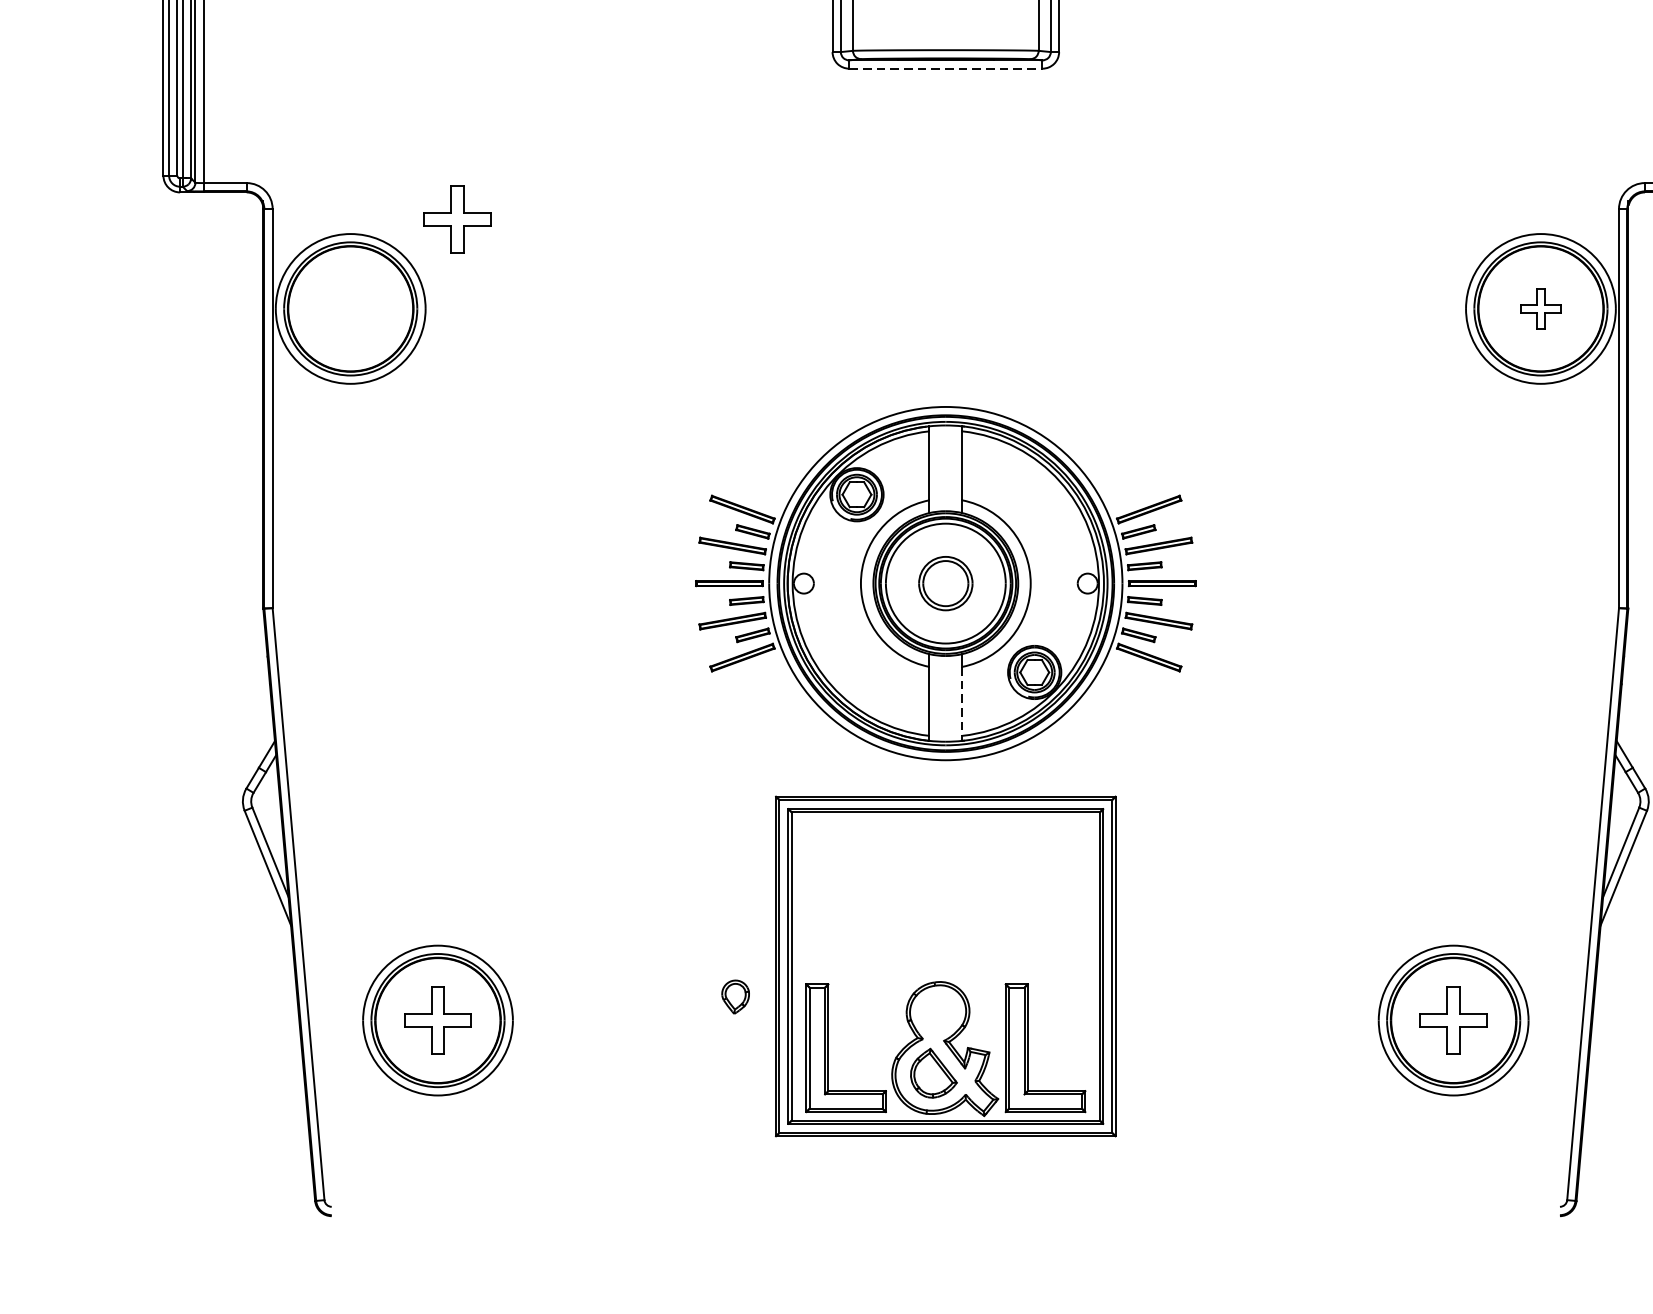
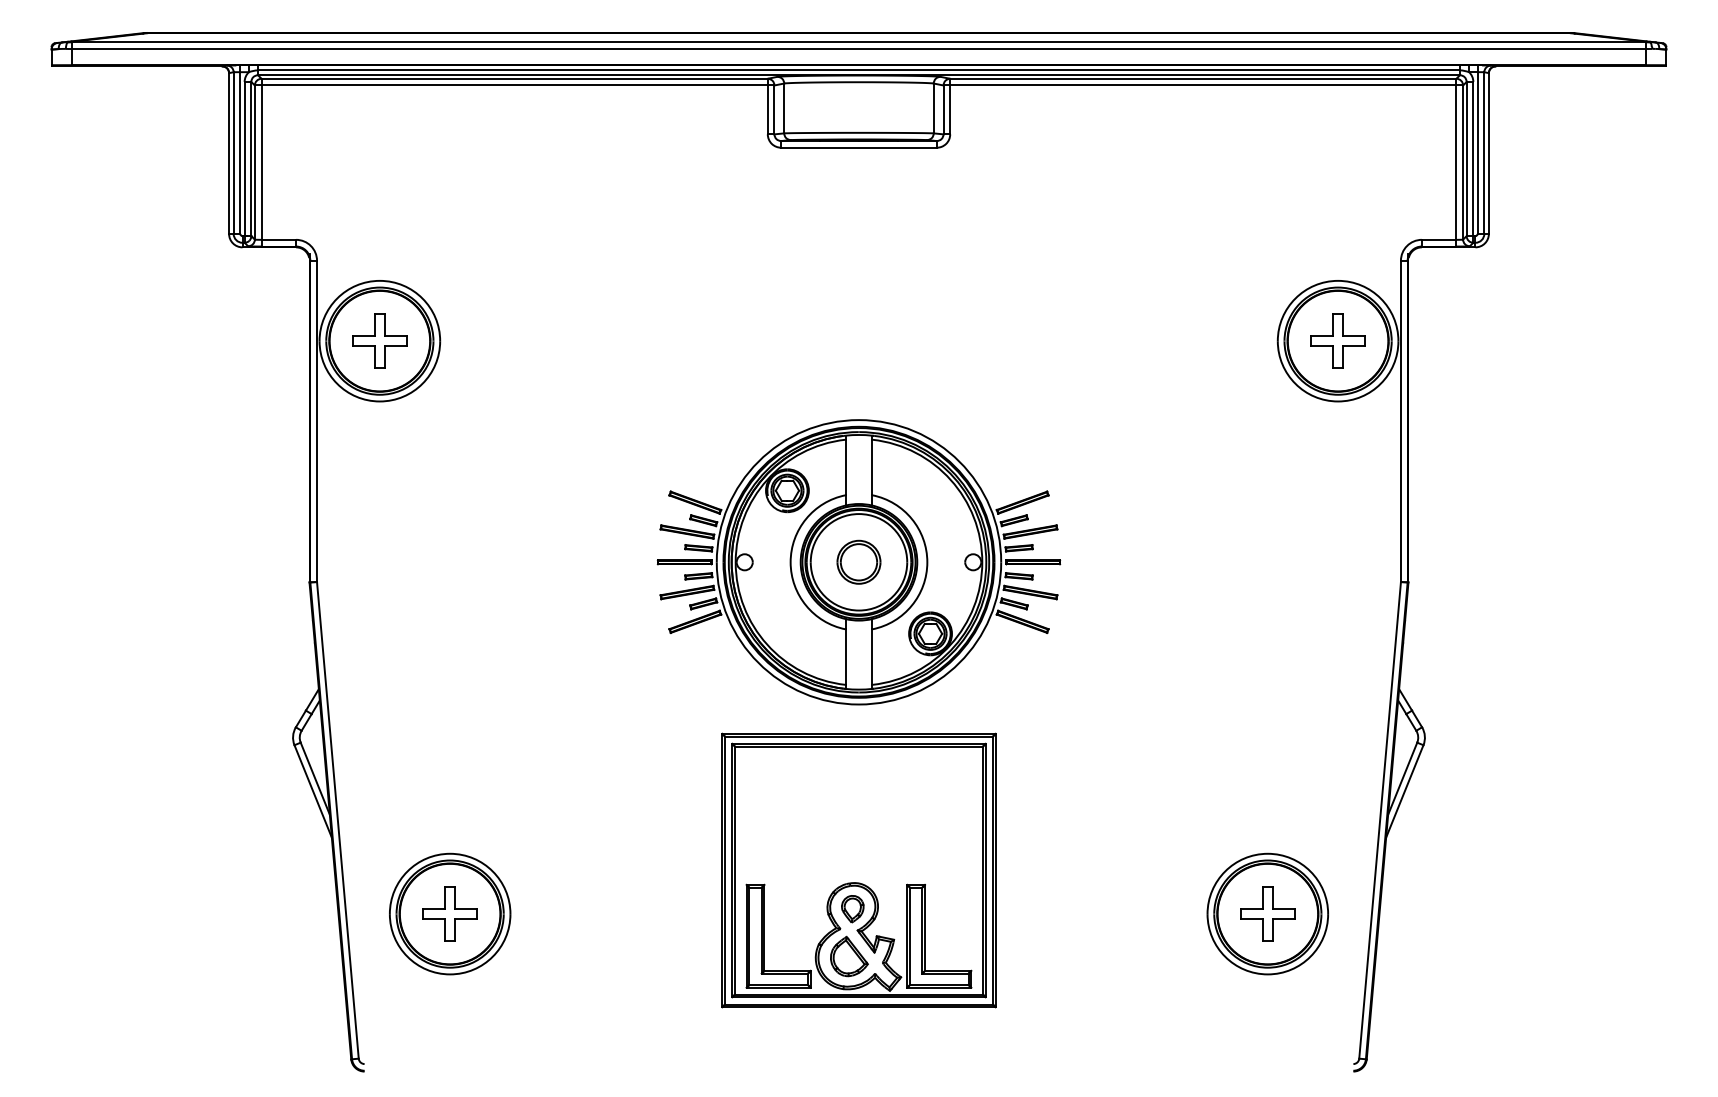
line: (946, 68) -> (859, 147), dashed -> solid
part: (457, 218) -> (379, 340), moved
part: (1540, 308) -> (1337, 340), size x1.67
line: (962, 701) -> (872, 657), dashed -> solid
part: (735, 997) -> (852, 909), moved

